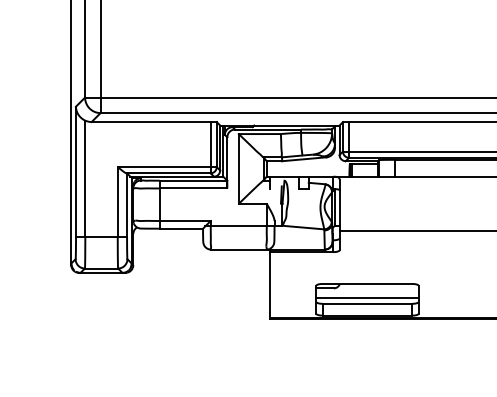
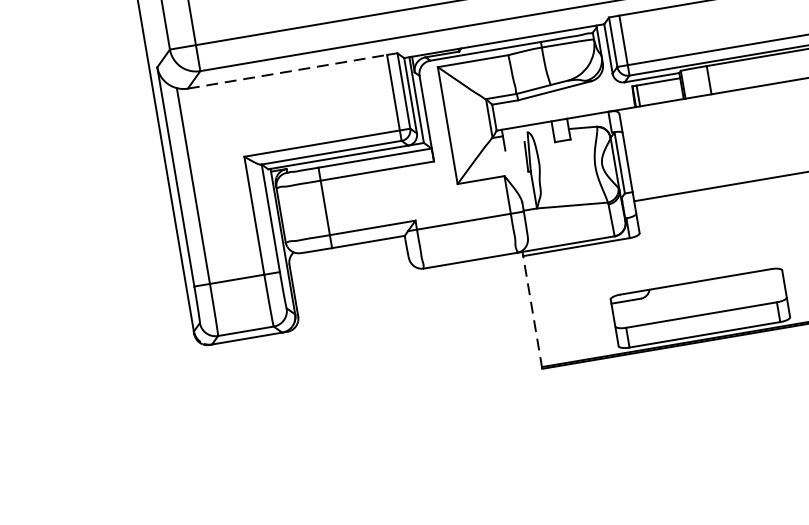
line: (151, 122) -> (288, 72), solid -> dashed
line: (269, 284) -> (531, 310), solid -> dashed
line: (367, 297) -> (699, 304), removed

